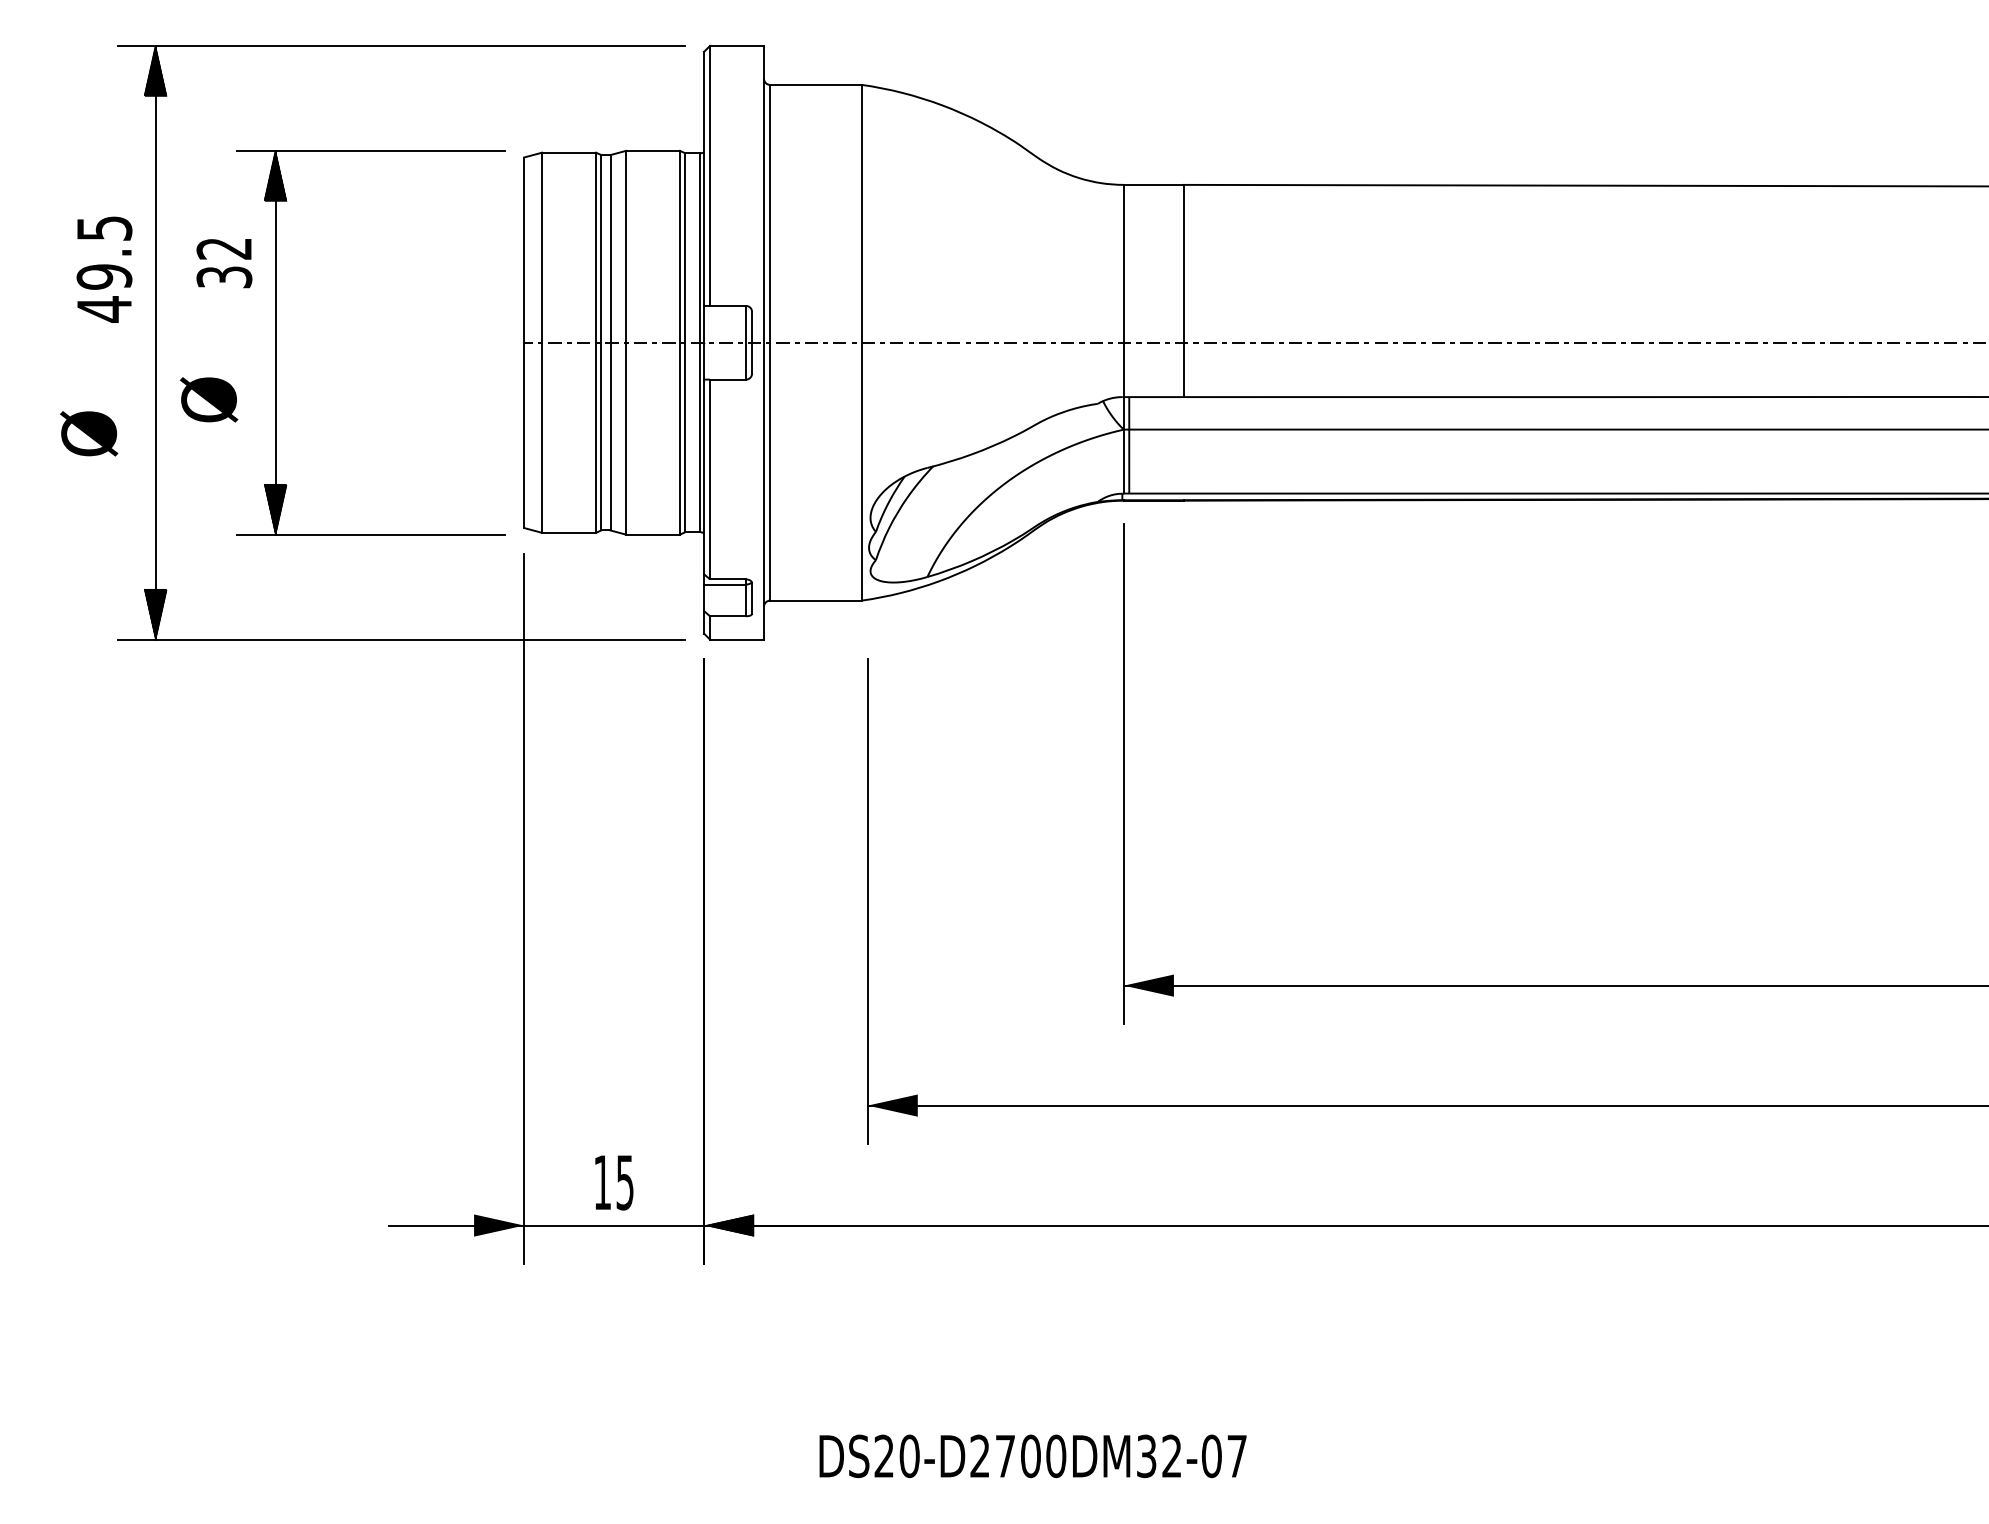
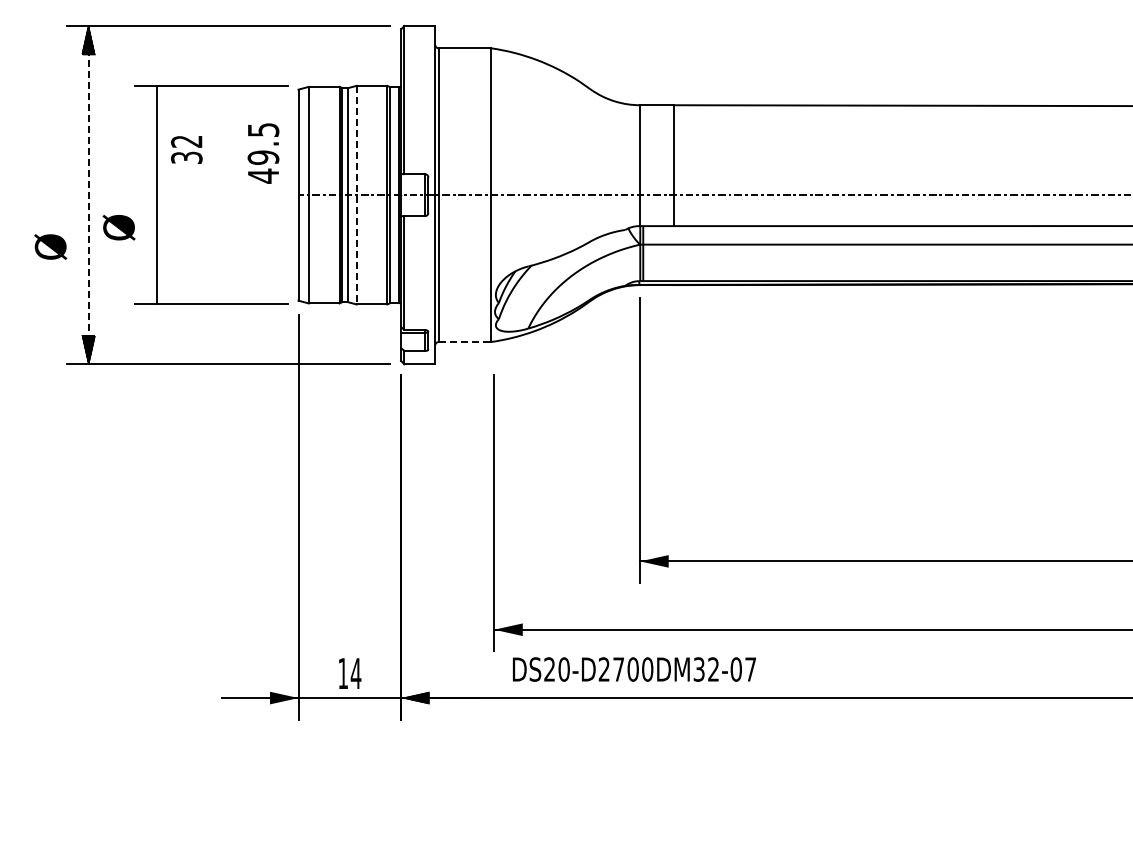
hatch: (274, 174) -> (156, 99), removed
text: (223, 262) -> (186, 149), moved
text: (104, 269) -> (263, 153), moved
line: (155, 341) -> (88, 194), solid -> dashed
line: (625, 343) -> (356, 195), solid -> dashed
hatch: (274, 508) -> (156, 289), removed
line: (817, 601) -> (465, 342), solid -> dashed
text: (624, 1182) -> (355, 673), 15 -> 14
text: (1033, 1456) -> (634, 669), moved

